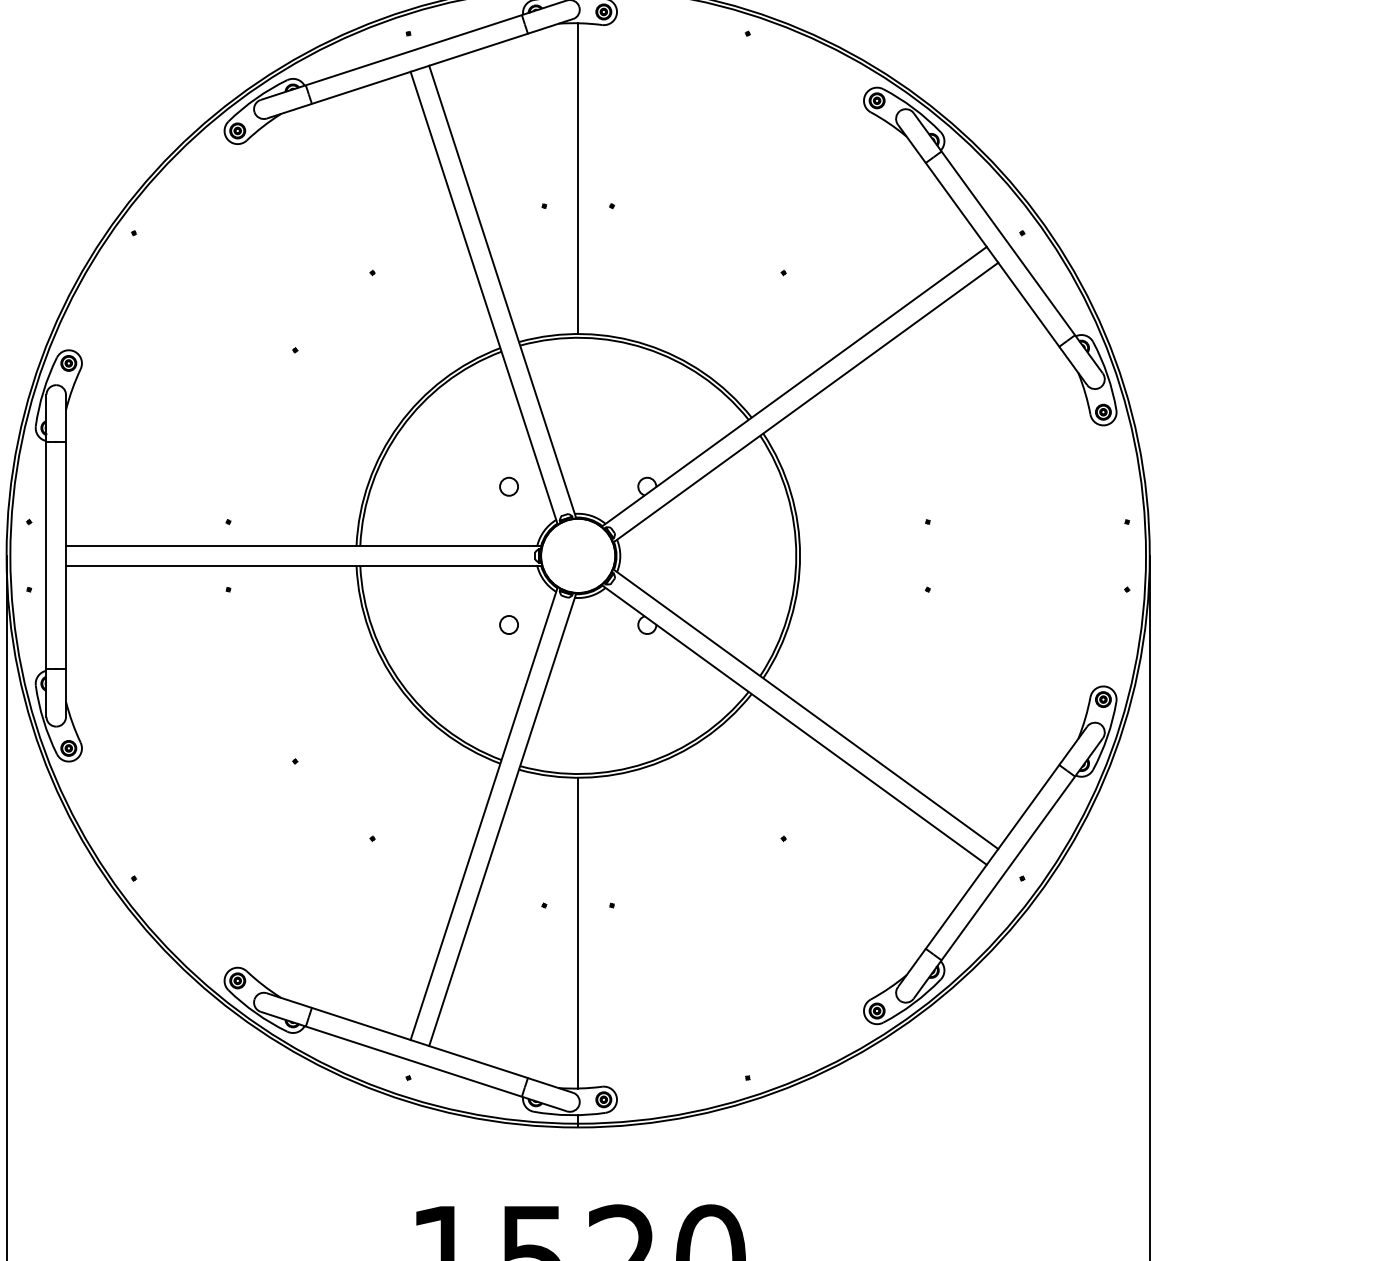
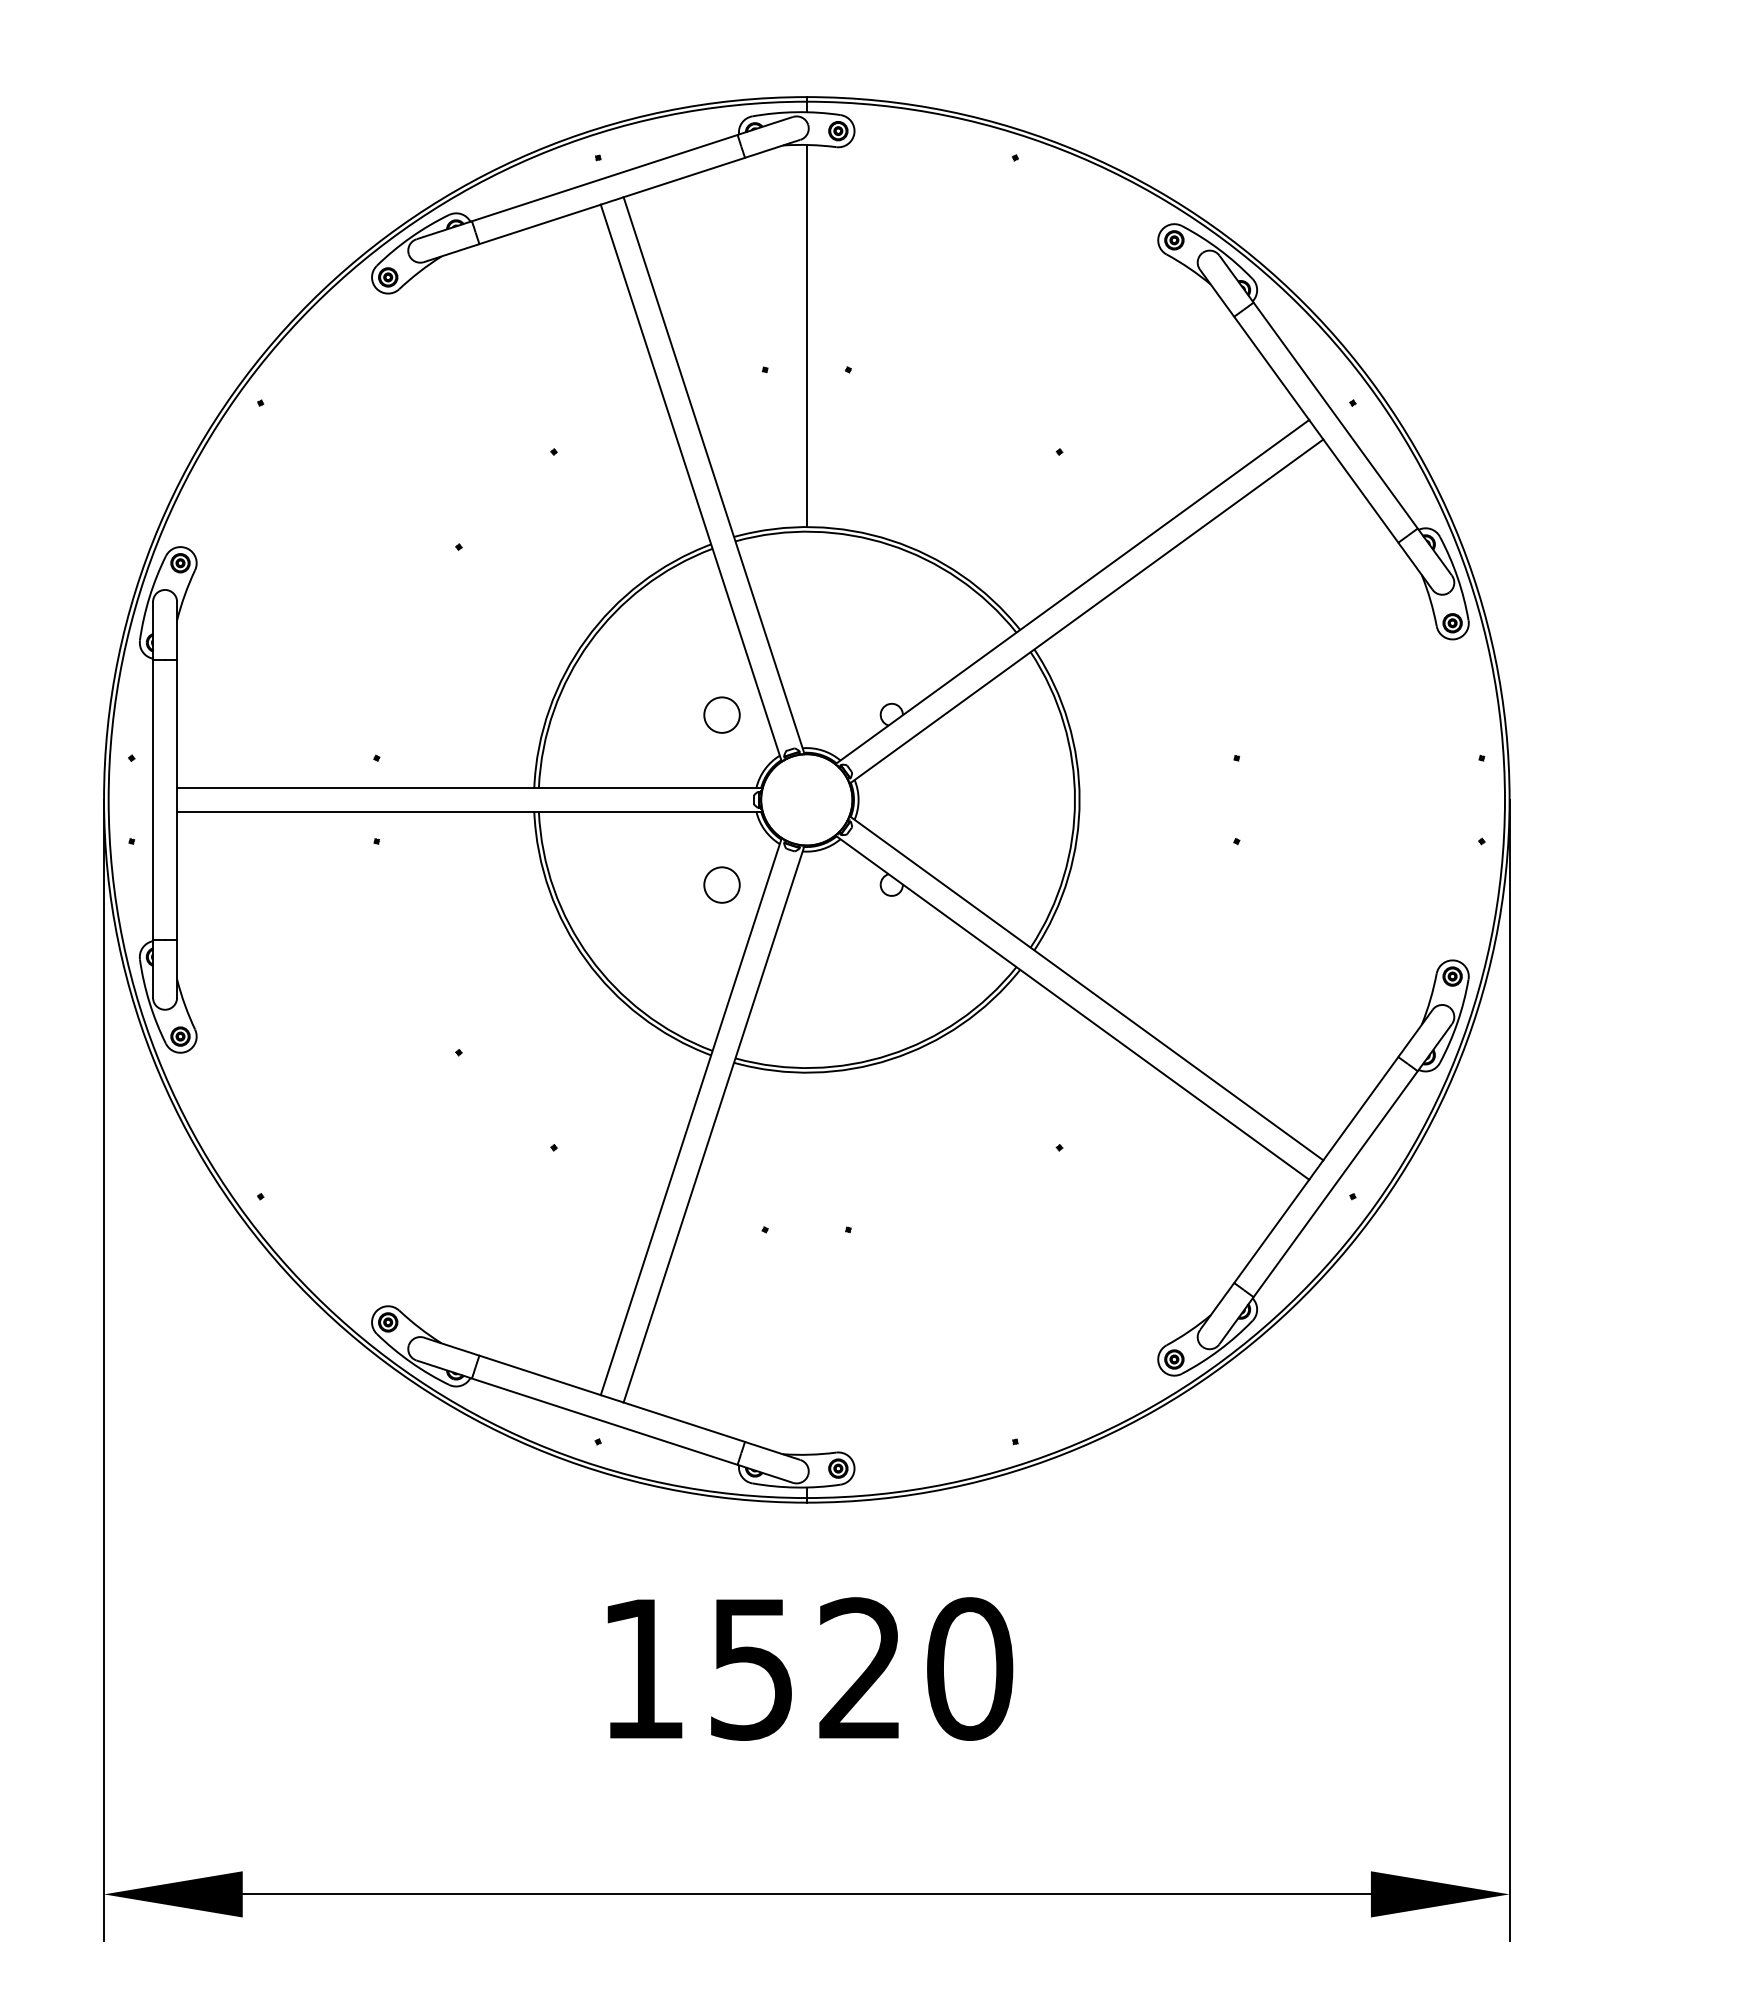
circle: (508, 486) -> (721, 714), size x1.6
circle: (508, 624) -> (721, 884), size x1.6
line: (577, 932) -> (806, 1263), removed

